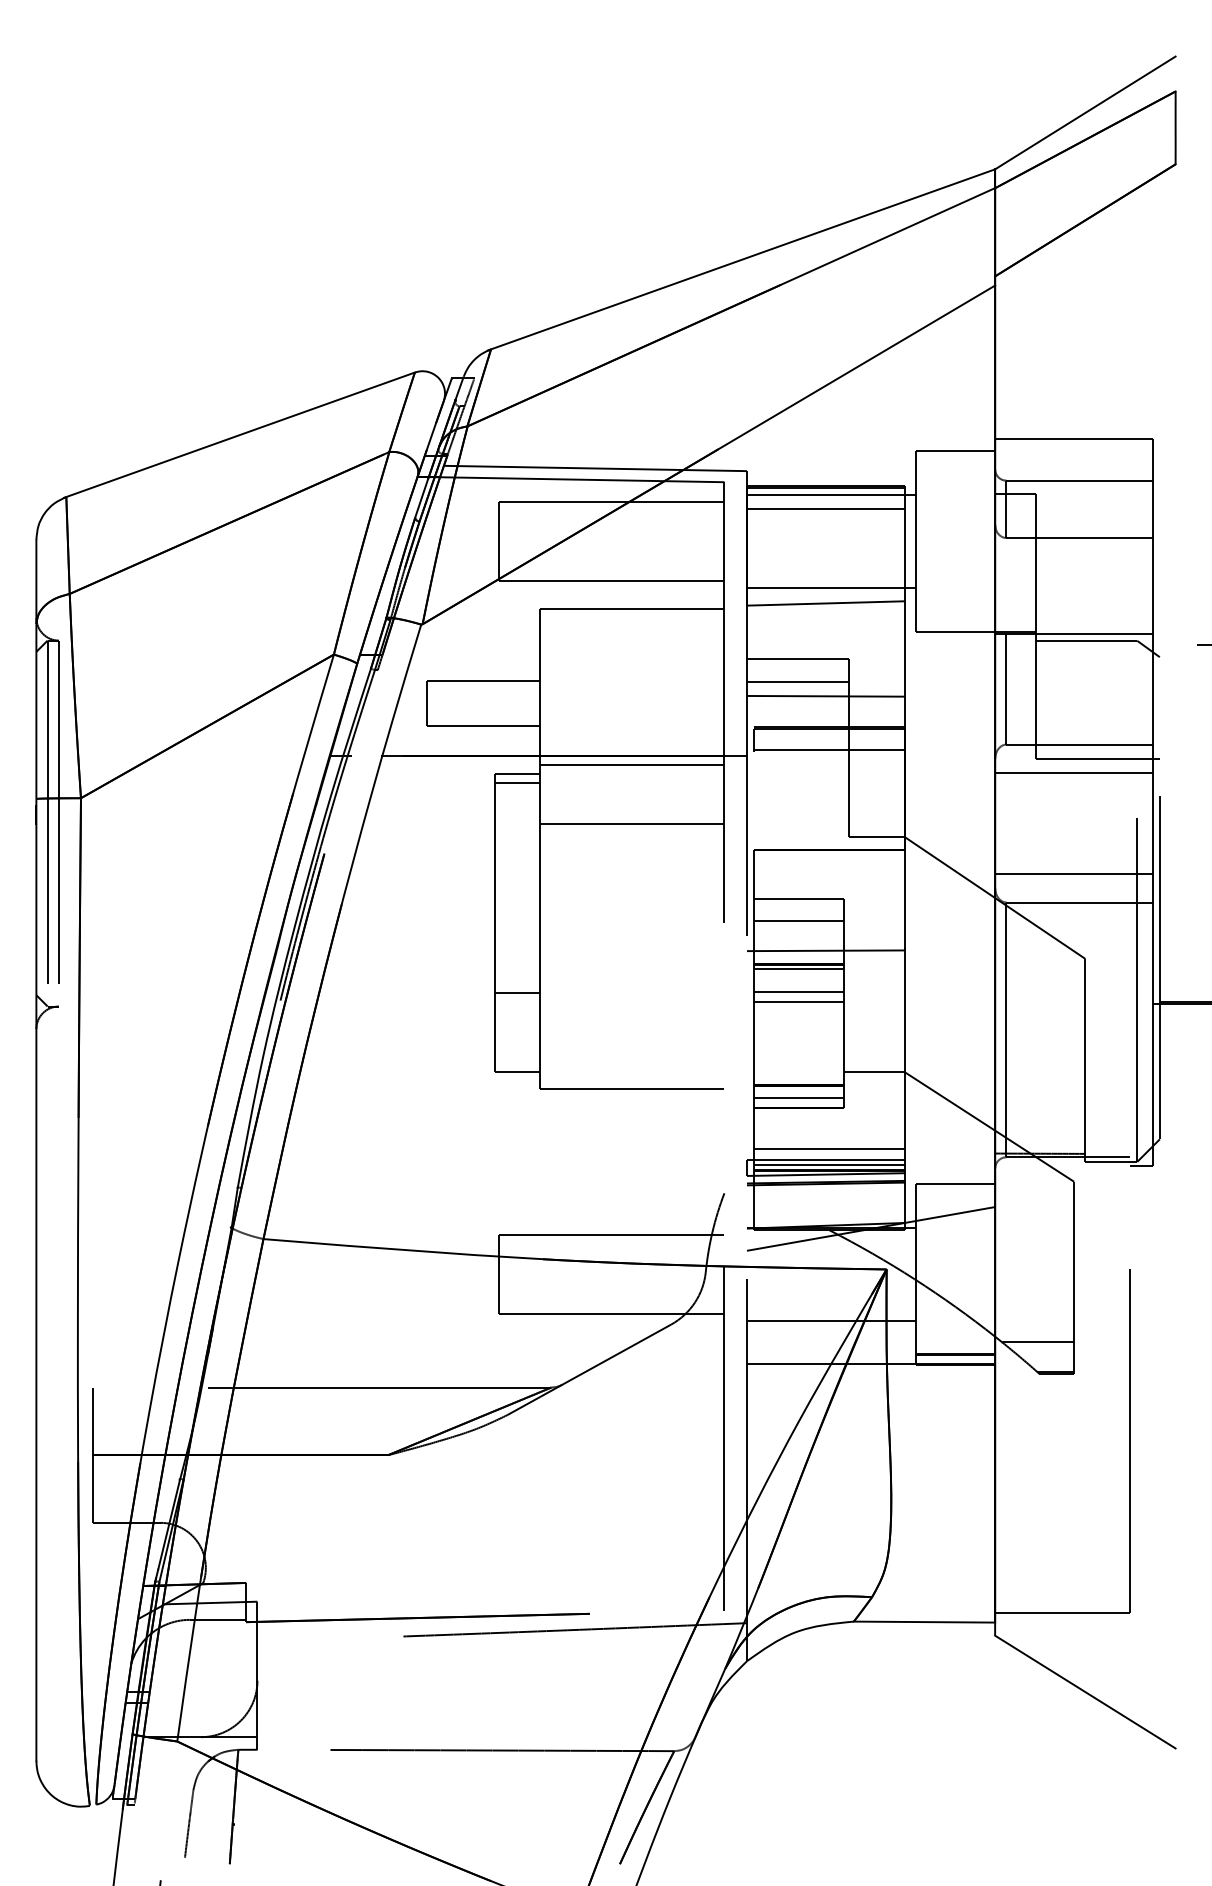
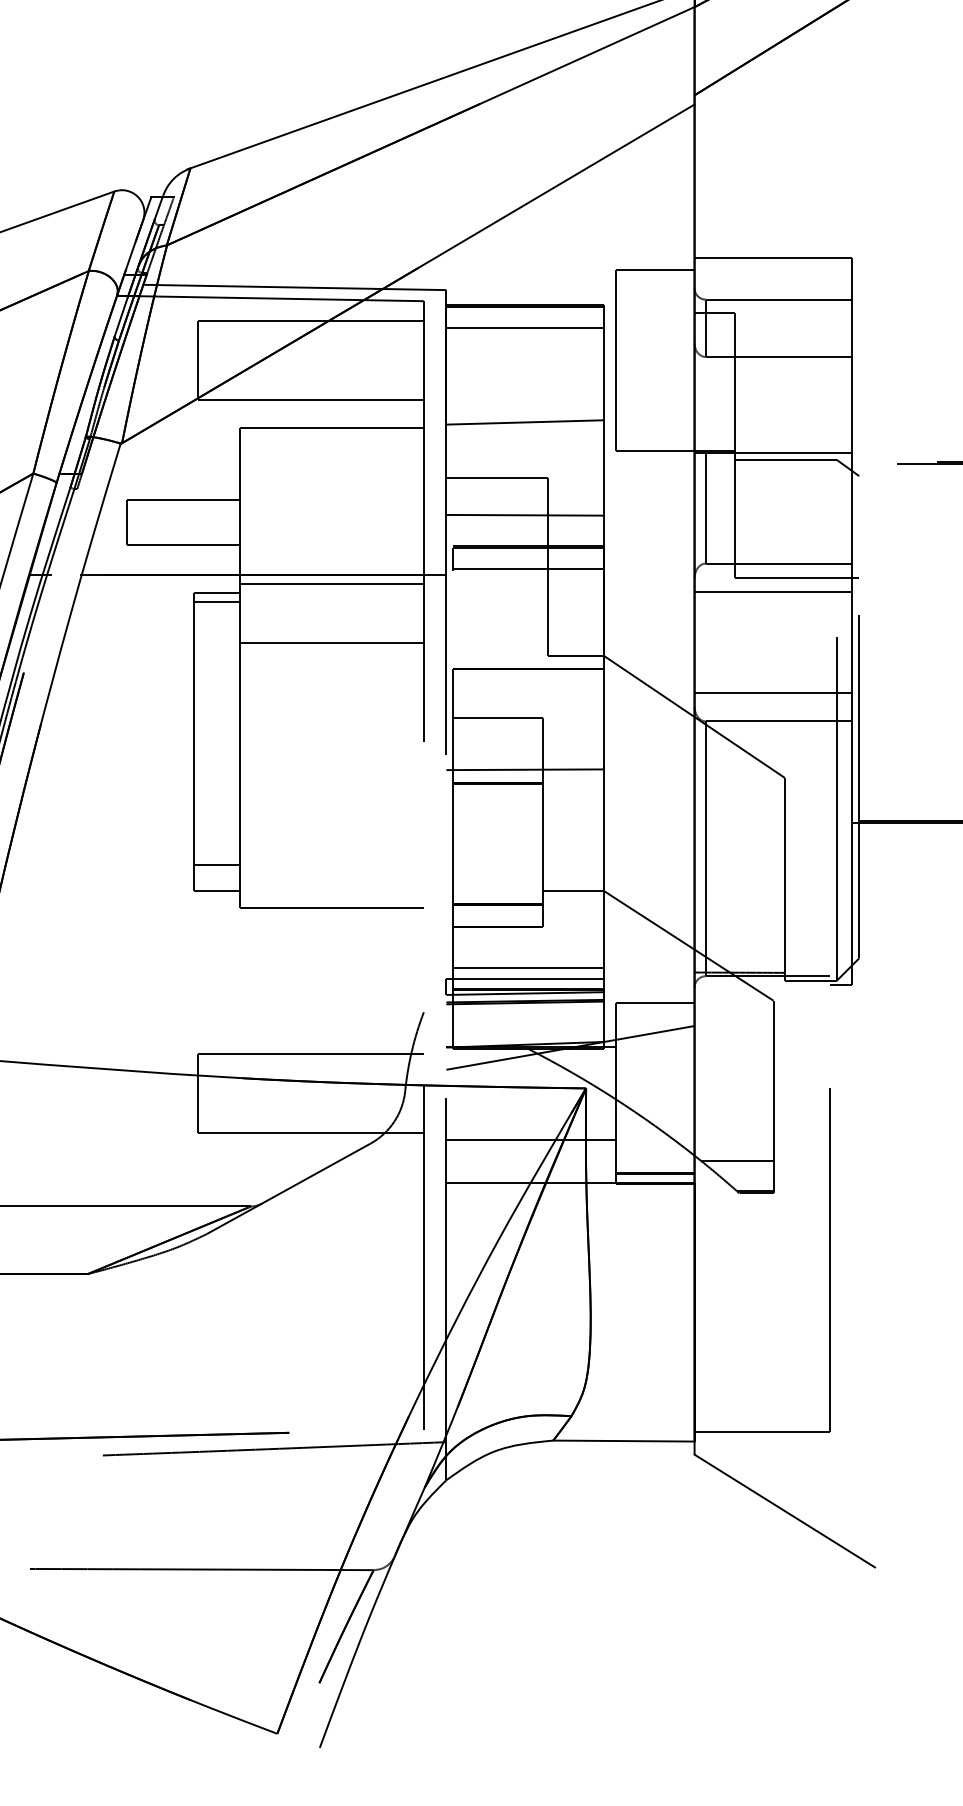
line: (831, 495) -> (530, 314), removed
line: (831, 587) -> (530, 406), removed
line: (797, 681) -> (496, 500), removed
line: (798, 921) -> (497, 740), removed
line: (798, 968) -> (497, 787), removed
line: (798, 991) -> (497, 810), removed
line: (517, 992) -> (216, 864), moved
line: (798, 1001) -> (497, 820), removed
line: (798, 1097) -> (497, 916), removed
line: (828, 1164) -> (527, 983), removed

